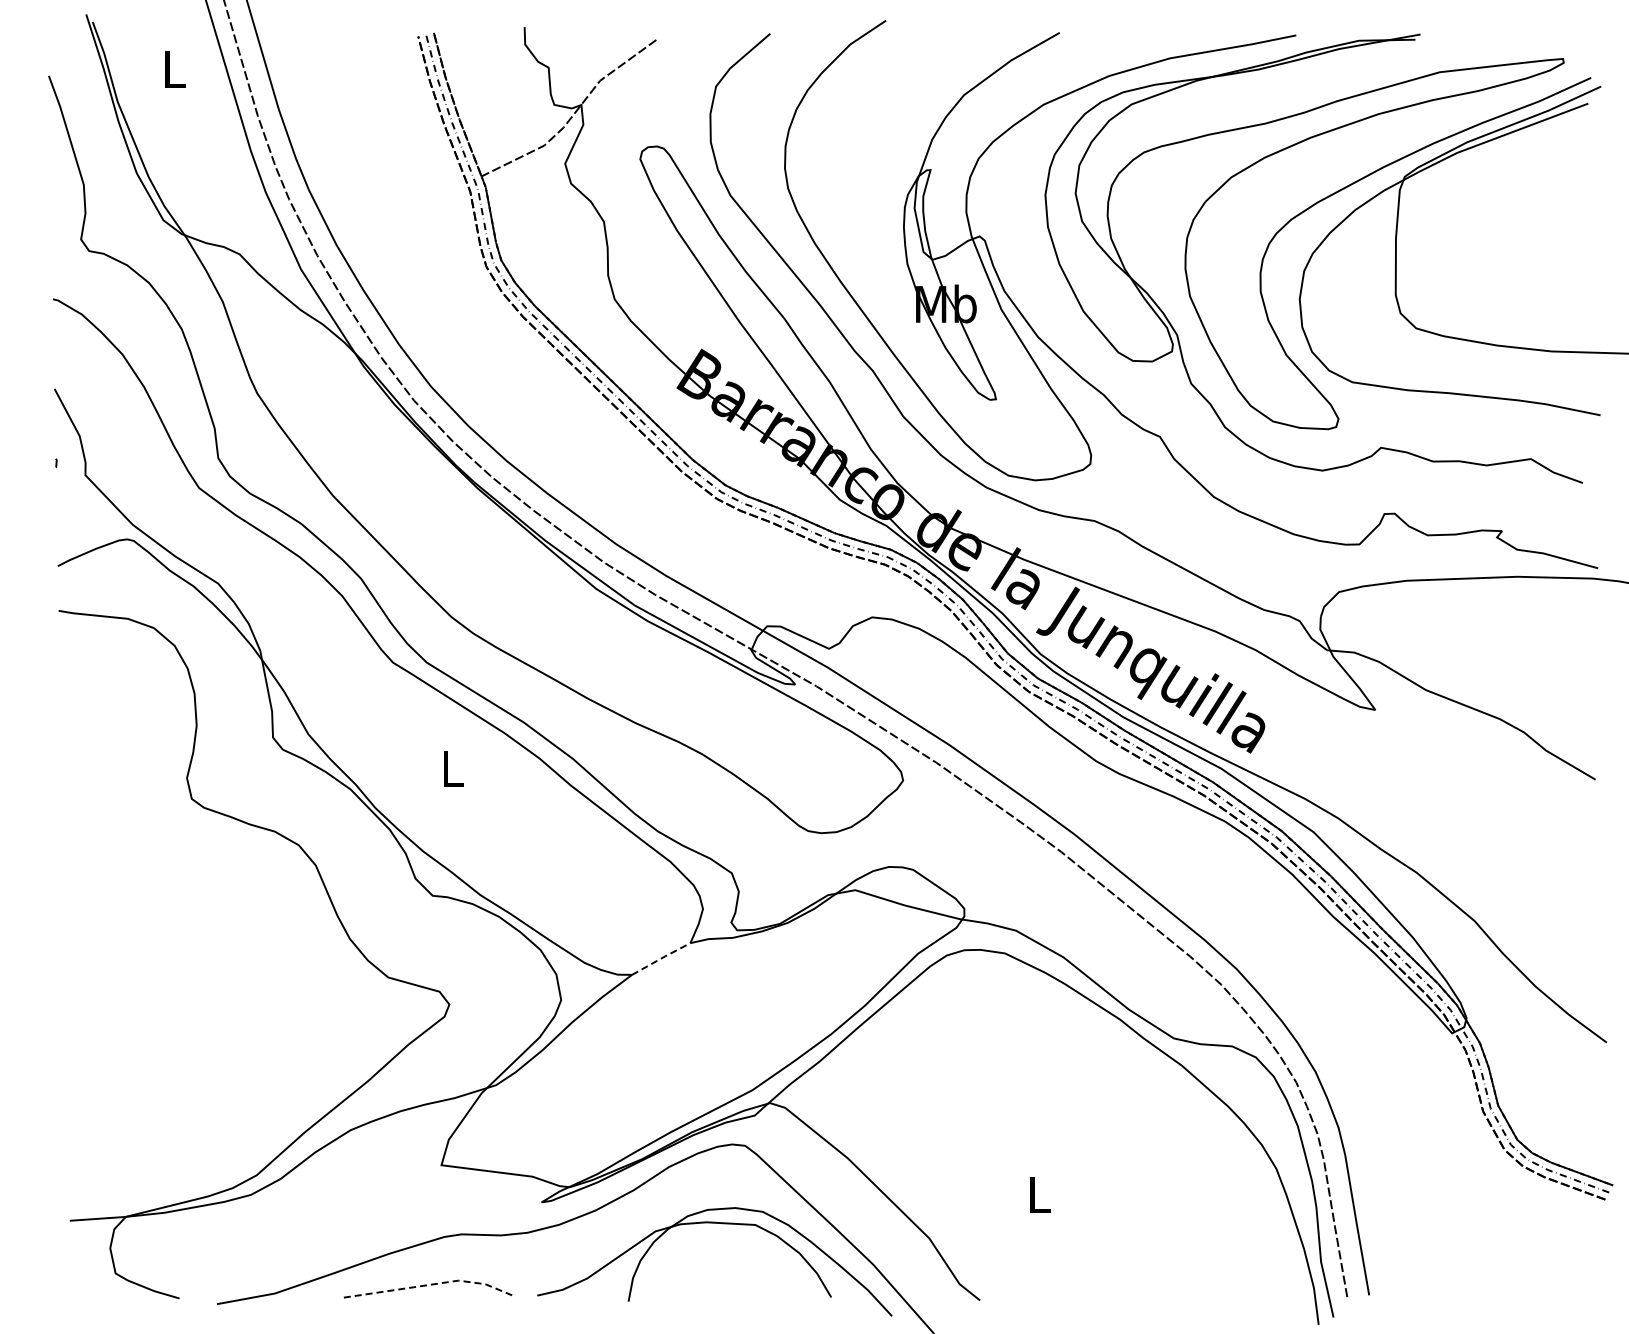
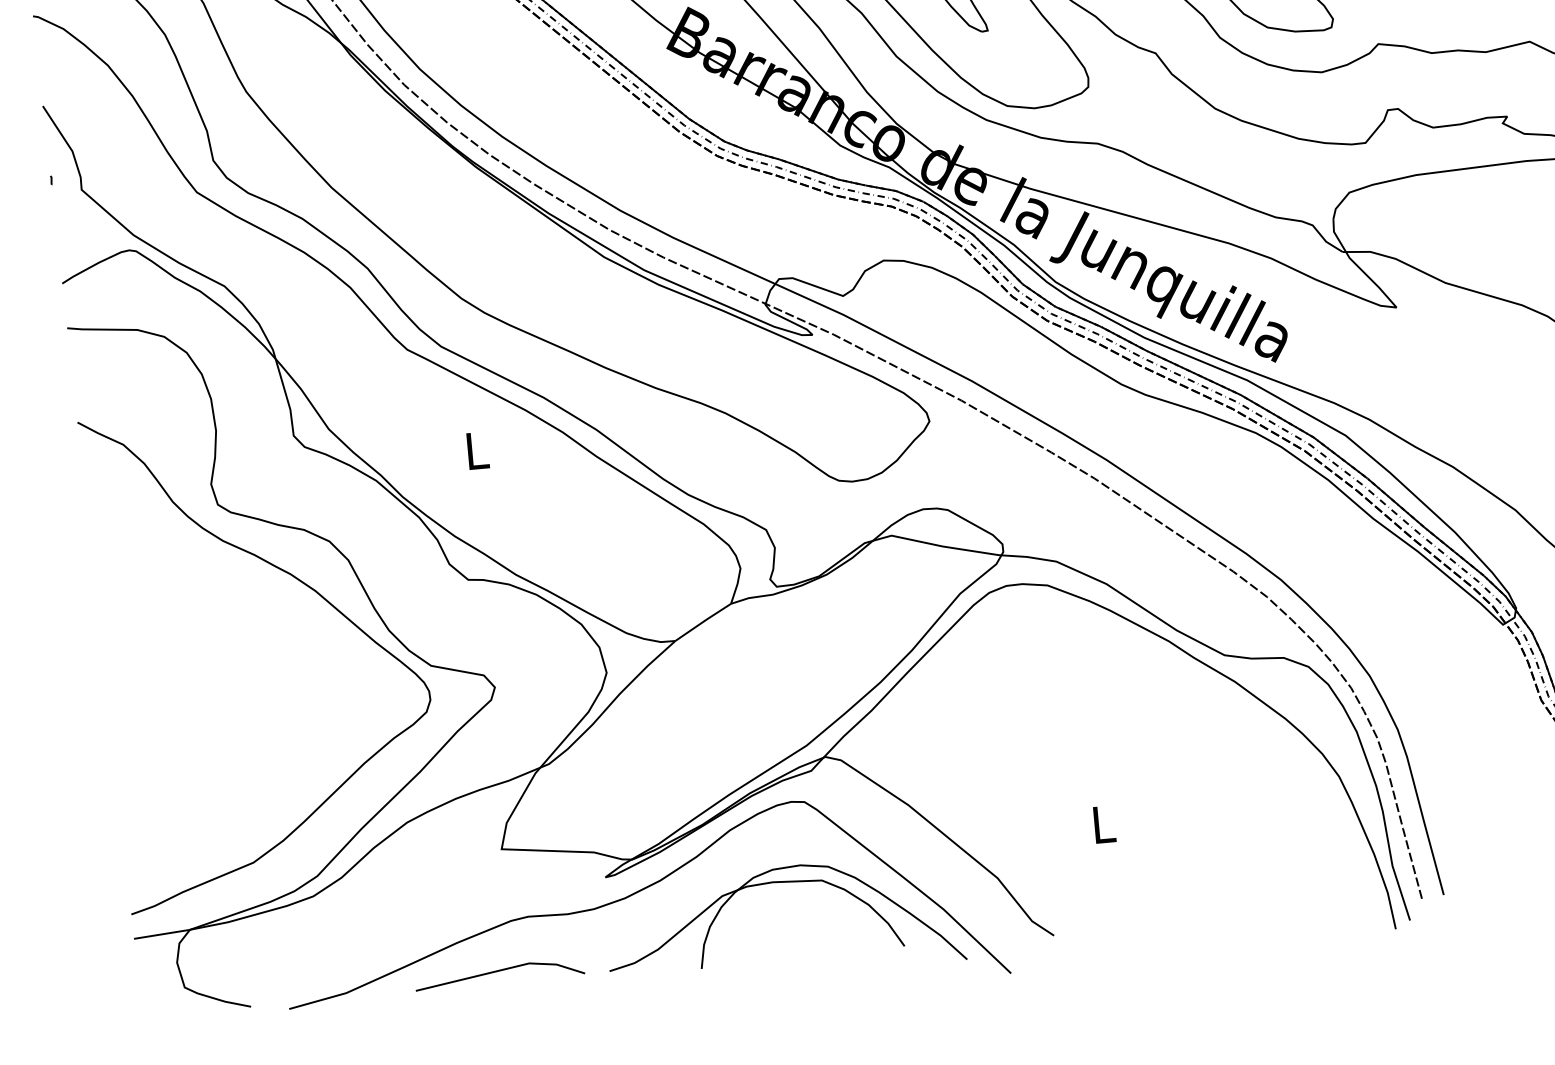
curve: (270, 886) -> (304, 585), added
line: (661, 958) -> (703, 621), dashed -> solid
line: (430, 1284) -> (501, 969), dashed -> solid

